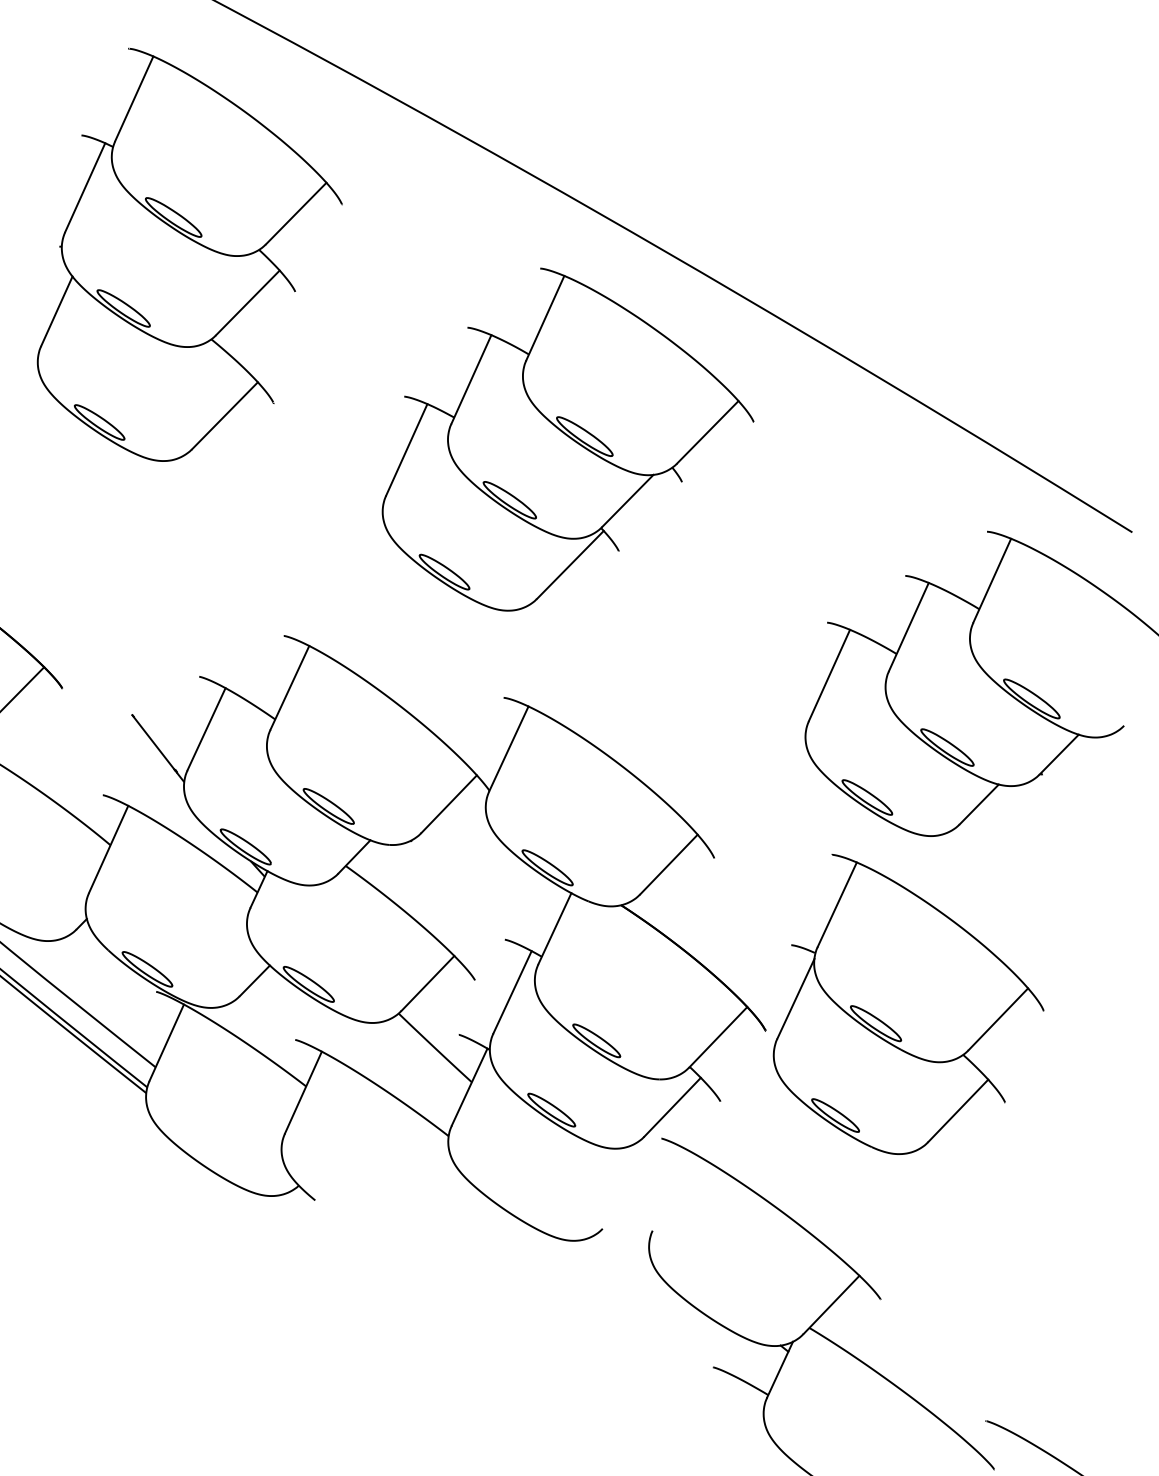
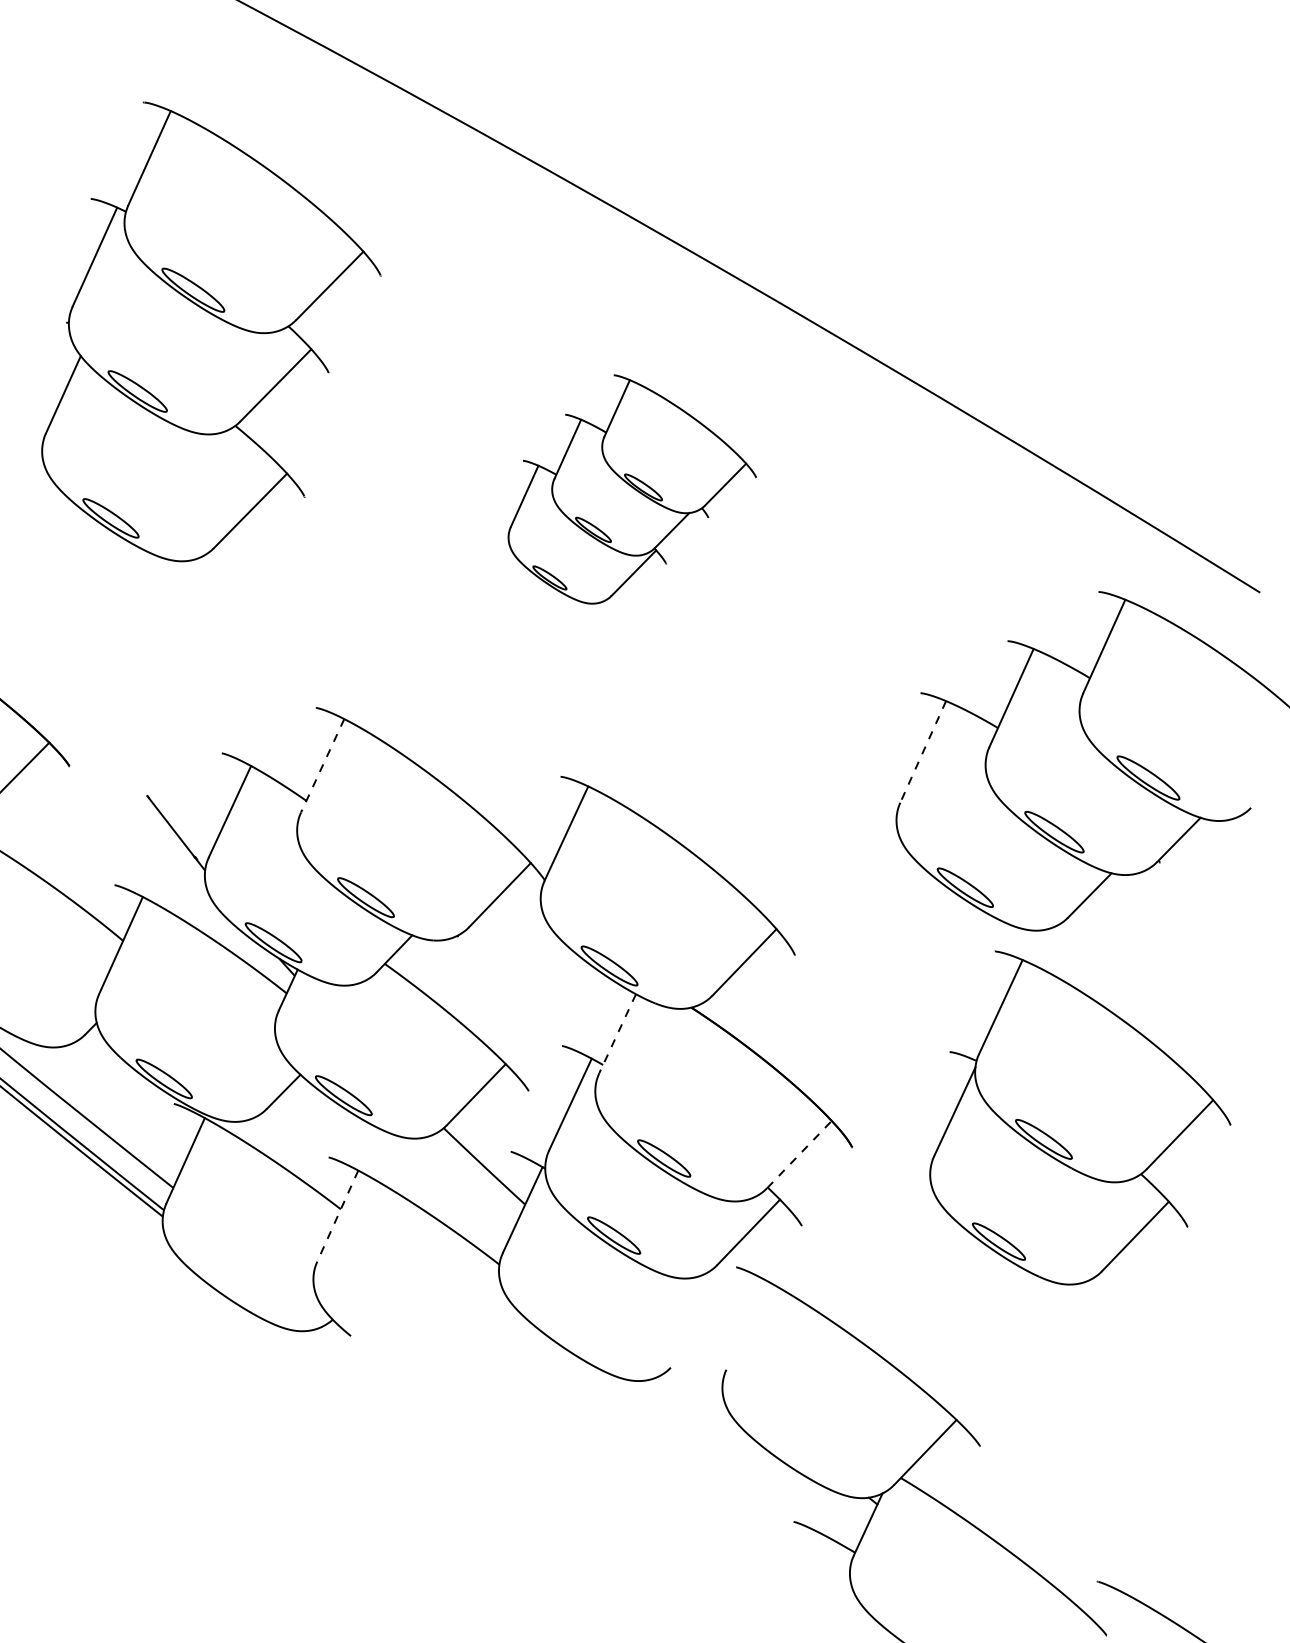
part: (189, 254) -> (211, 331), moved
part: (568, 439) -> (632, 489), size x0.6
line: (829, 675) -> (923, 751), solid -> dashed
line: (289, 688) -> (322, 766), solid -> dashed
line: (554, 929) -> (617, 1034), solid -> dashed
part: (908, 1003) -> (1080, 1117), moved
line: (718, 1037) -> (799, 1154), solid -> dashed
line: (303, 1092) -> (337, 1216), solid -> dashed

